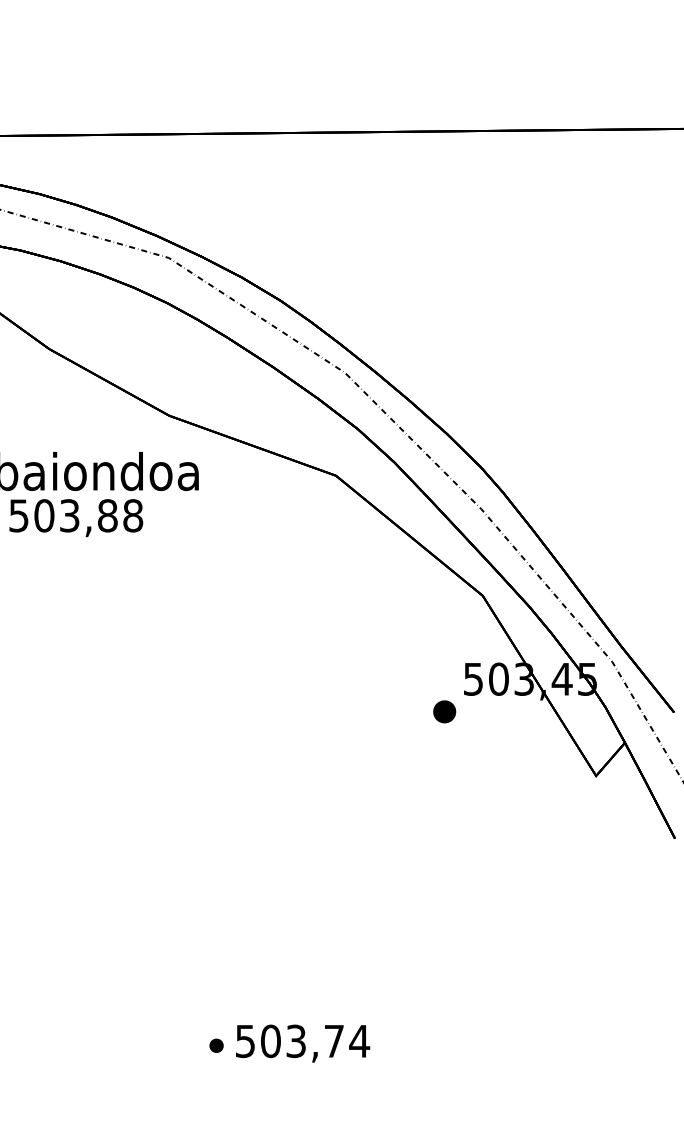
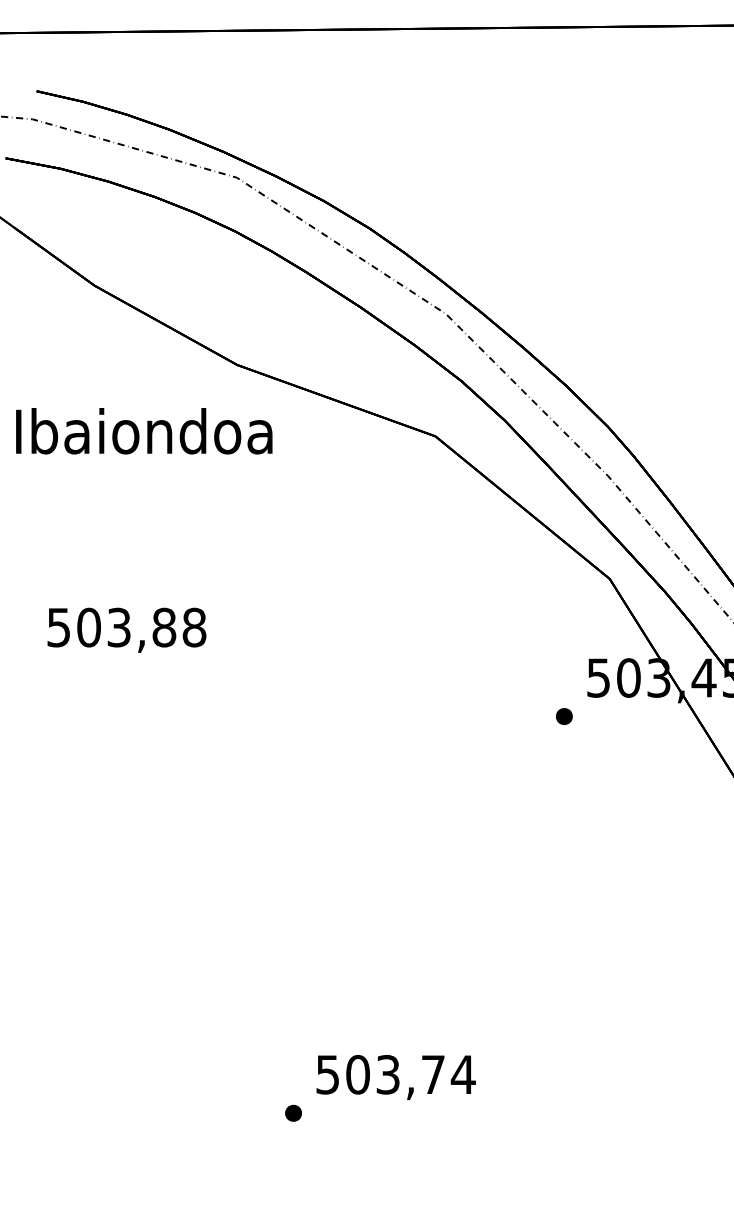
text: (76, 518) -> (127, 630), moved
part: (444, 711) -> (564, 716), size x0.62
text: (303, 1043) -> (396, 1077), moved

